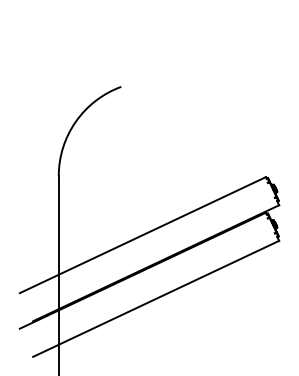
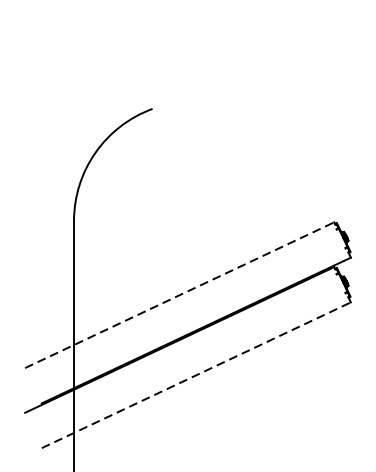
line: (143, 234) -> (180, 294), solid -> dashed
line: (156, 298) -> (196, 374), solid -> dashed

